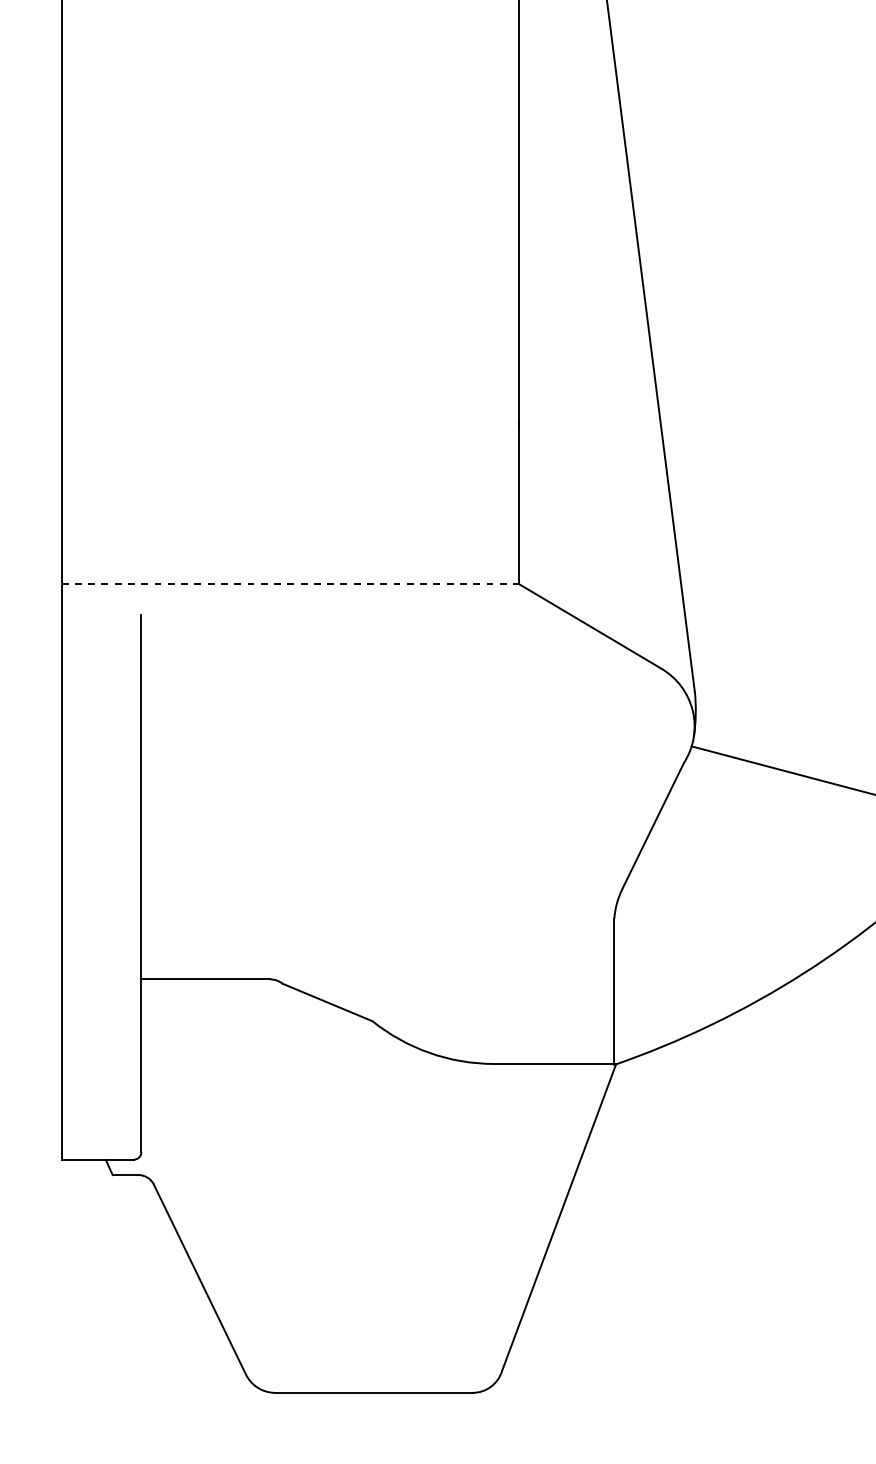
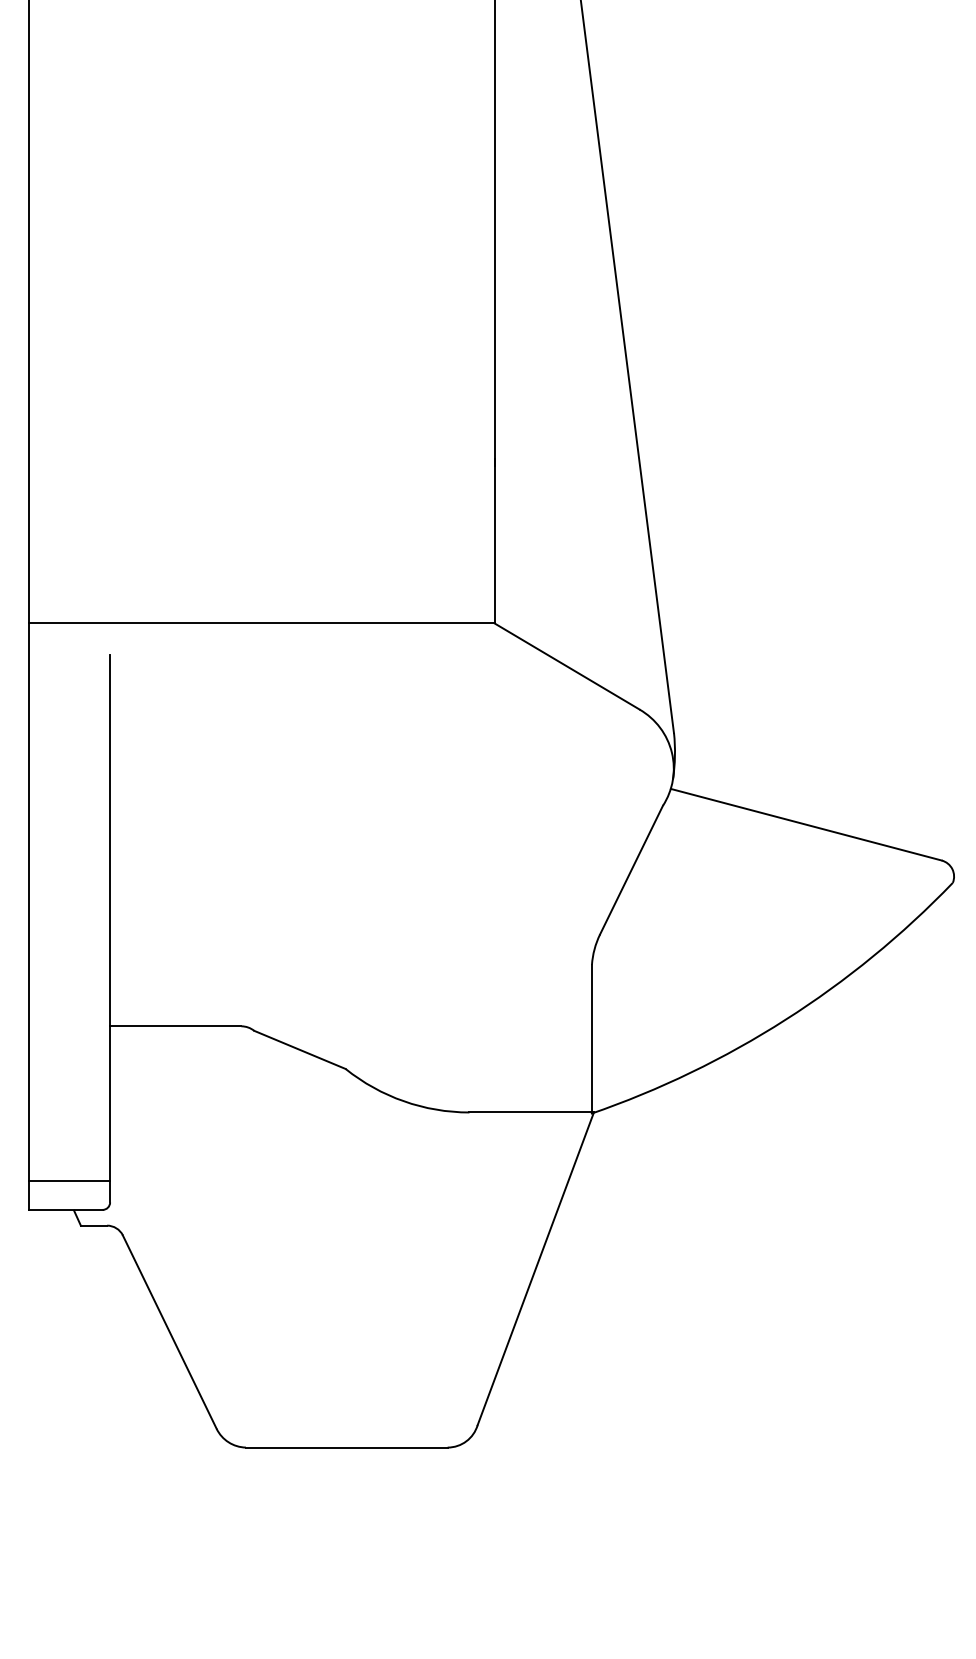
line: (289, 584) -> (261, 623), dashed -> solid
line: (101, 1130) -> (69, 1180), added

